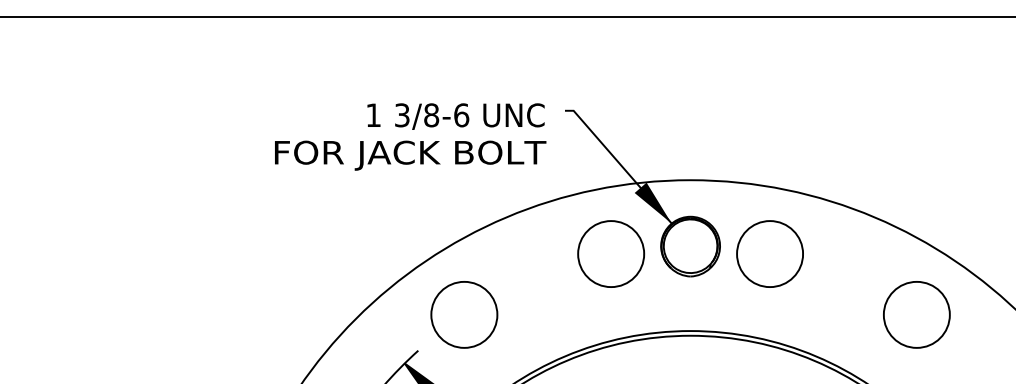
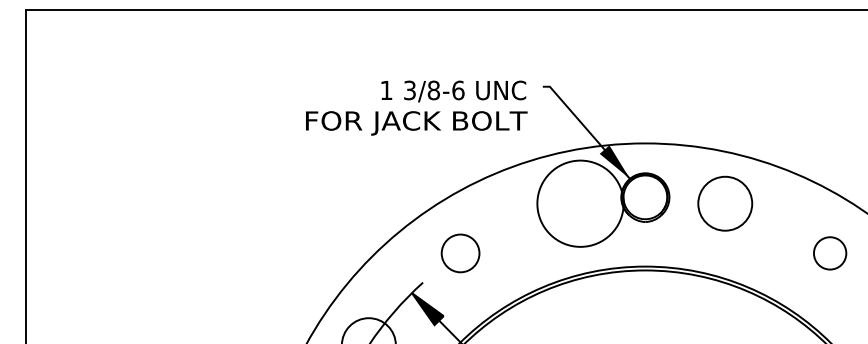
circle: (611, 253) -> (580, 203), size x1.6
circle: (770, 253) -> (725, 203), moved
circle: (464, 314) -> (460, 253), size x0.7
circle: (917, 314) -> (830, 253), size x0.6

